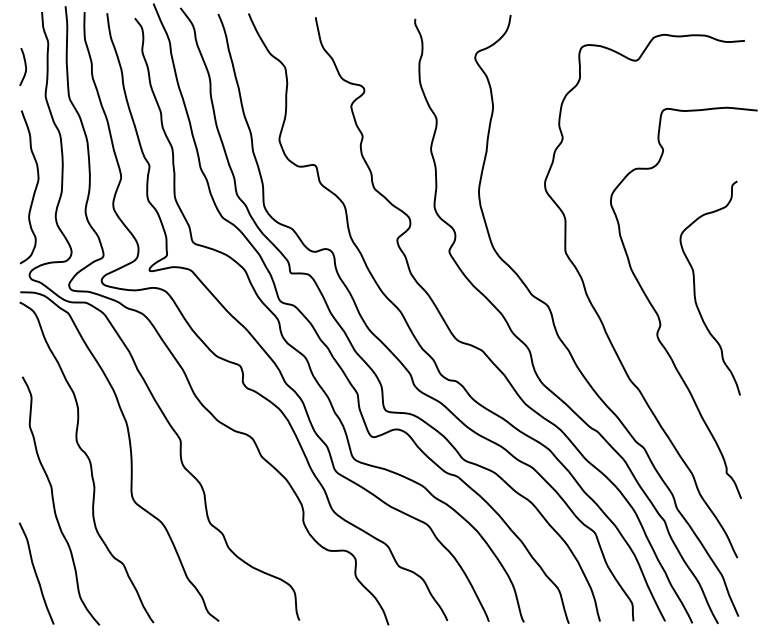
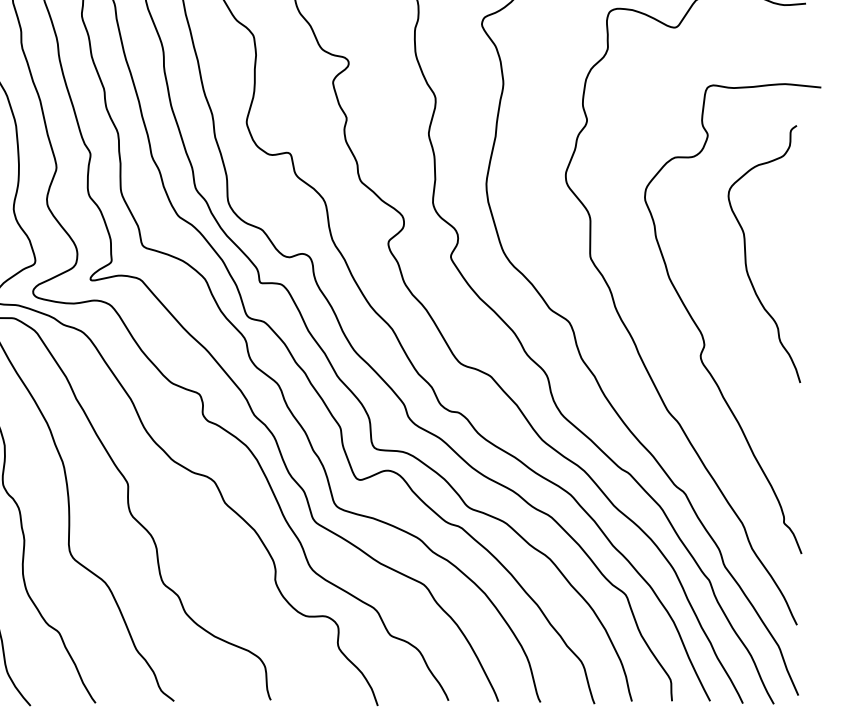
curve: (695, 287) -> (746, 253), moved

